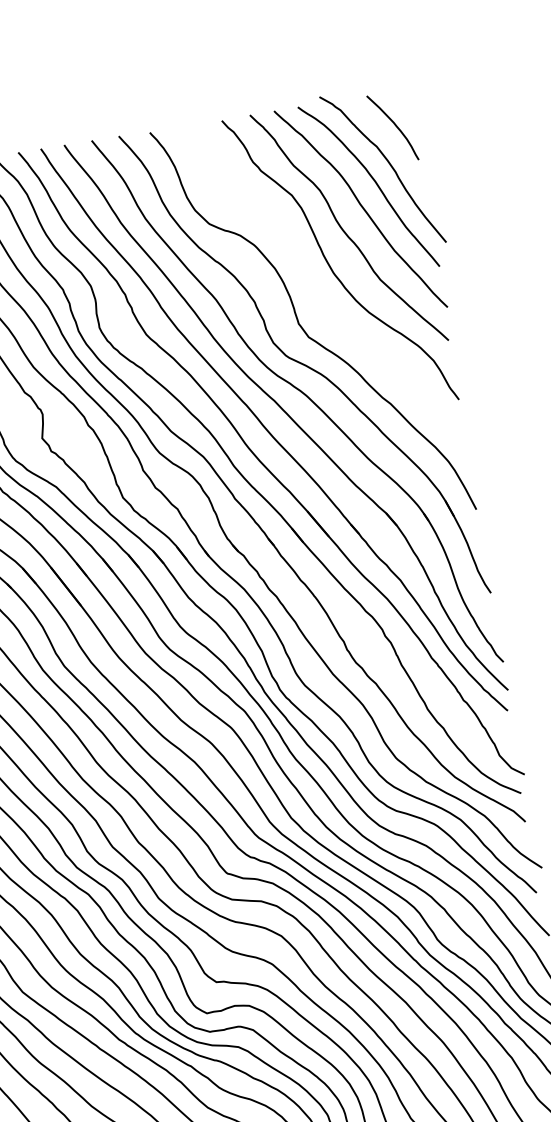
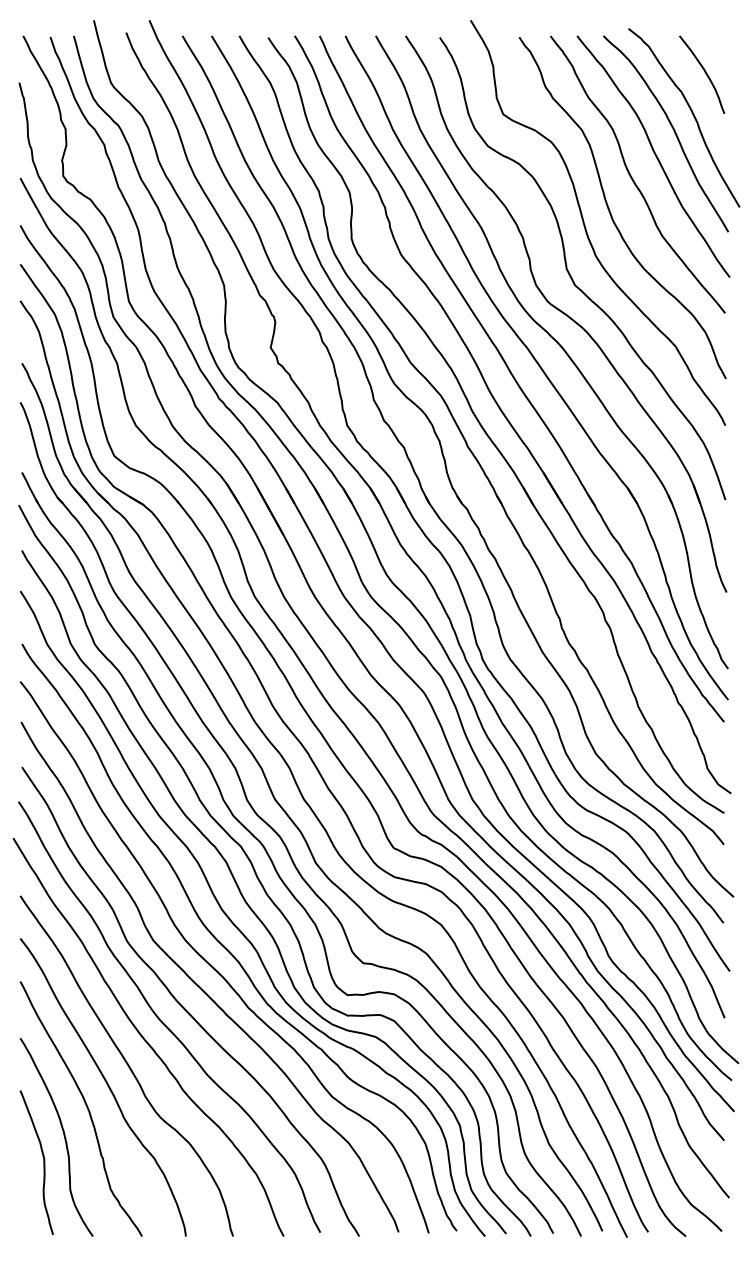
curve: (309, 280) -> (585, 224), added

